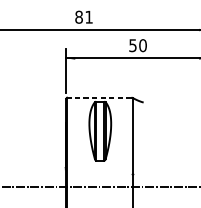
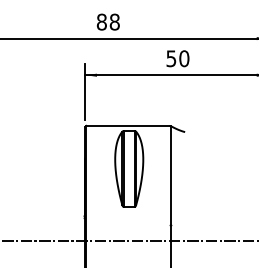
text: (88, 16) -> (114, 21), 81 -> 88
line: (98, 97) -> (127, 125), dashed -> solid

